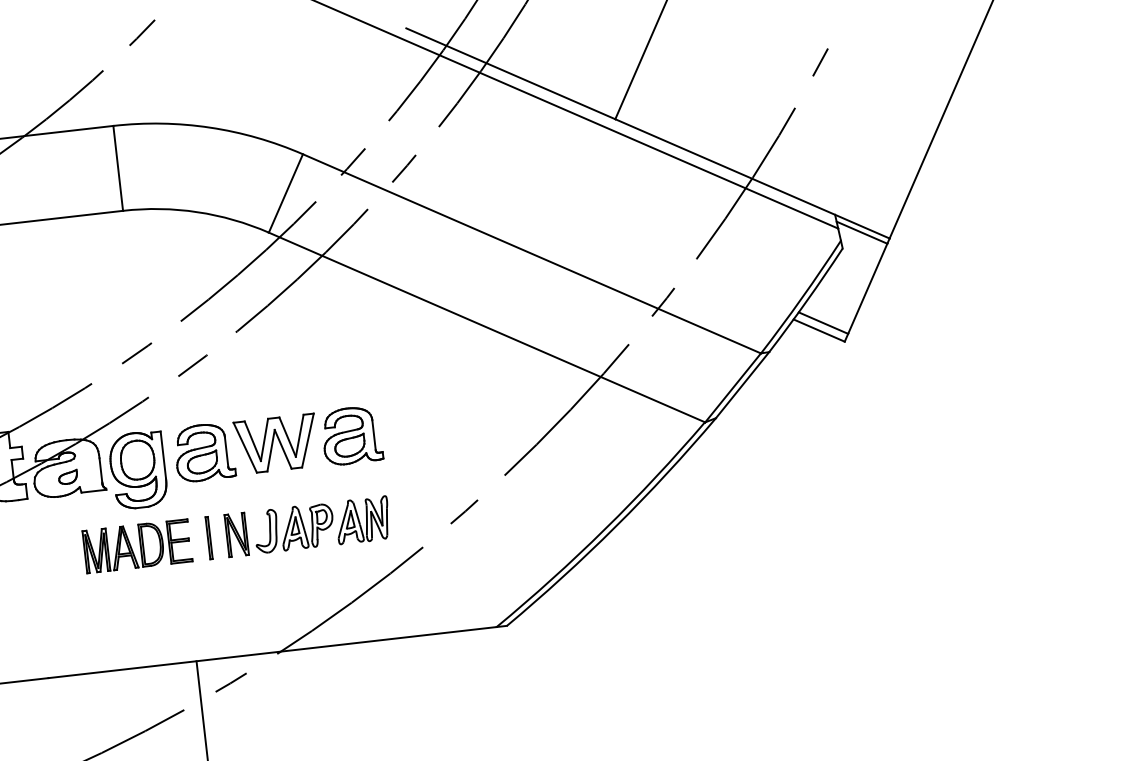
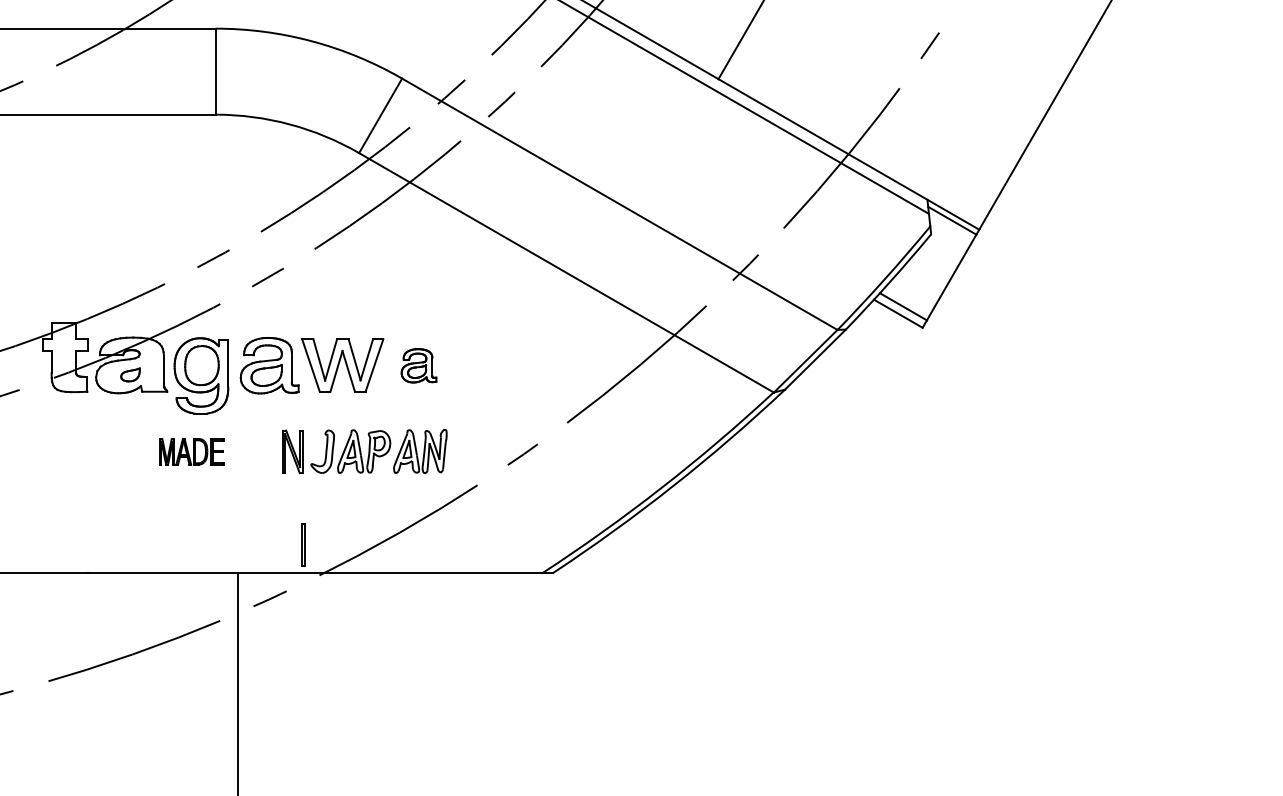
part: (351, 435) -> (418, 365), size x0.6
line: (208, 537) -> (302, 544), moved
part: (136, 546) -> (191, 451), size x0.6

